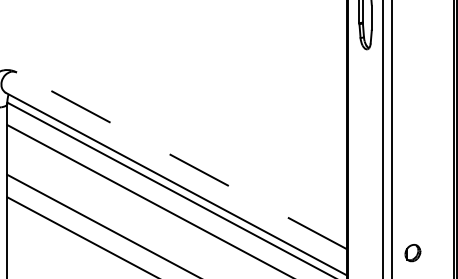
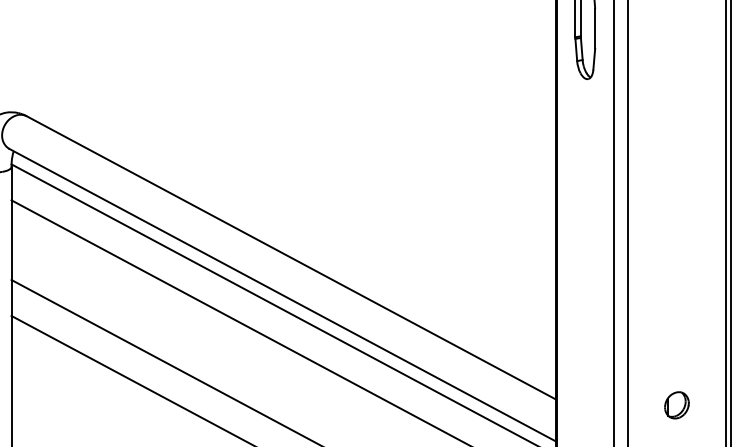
line: (181, 160) -> (290, 257), dashed -> solid
part: (412, 253) -> (676, 406), moved

